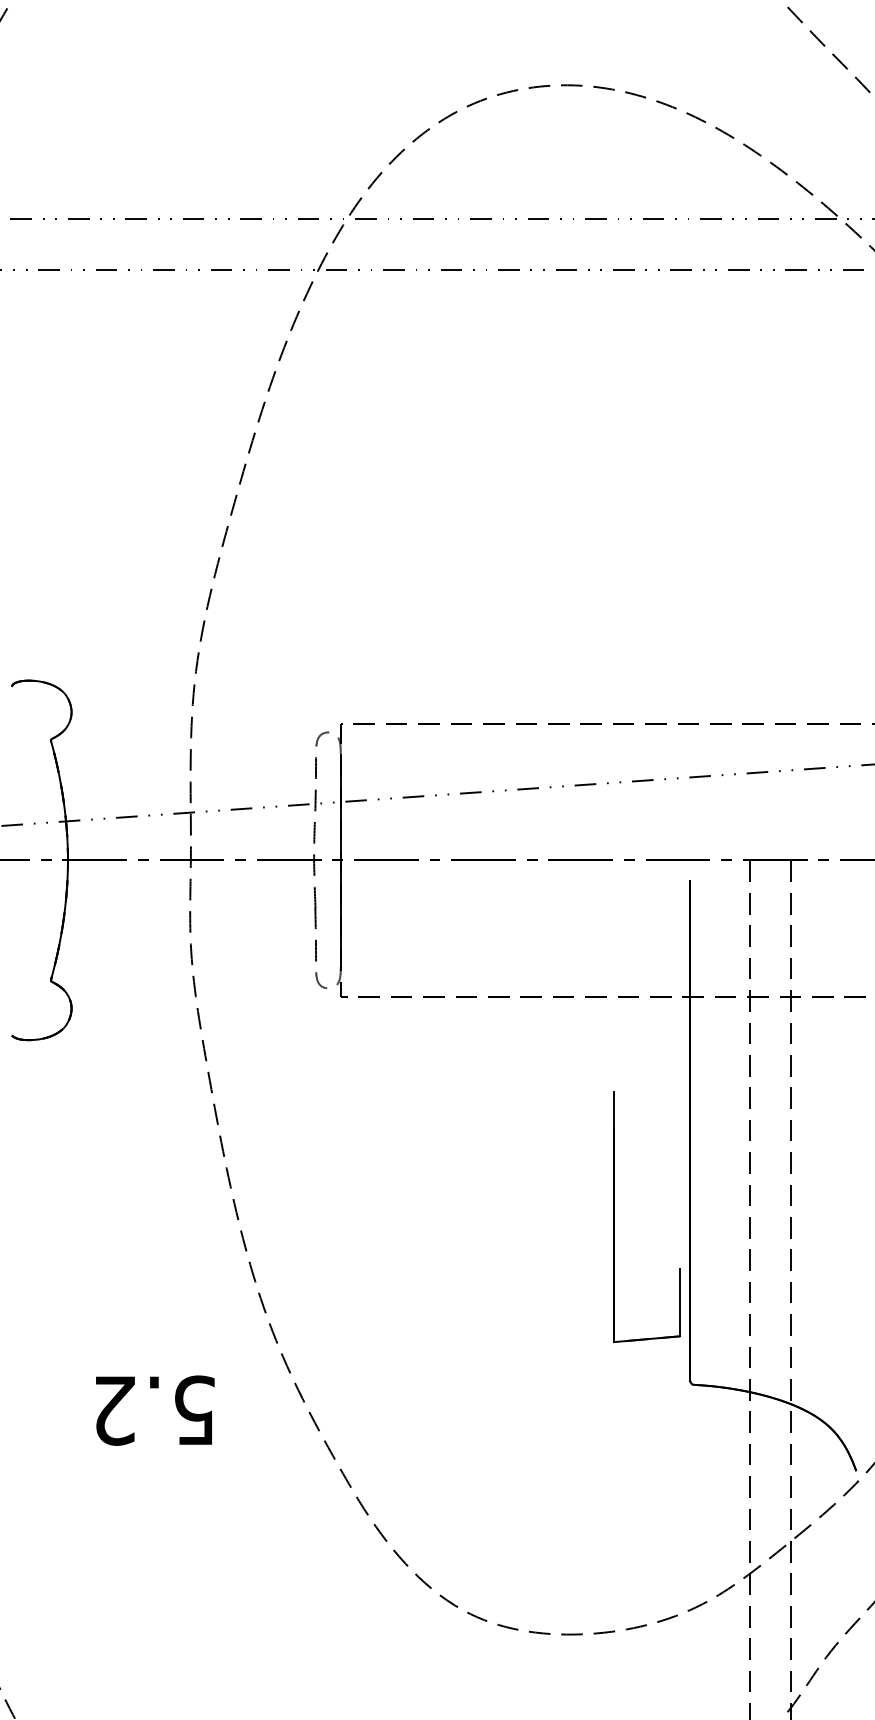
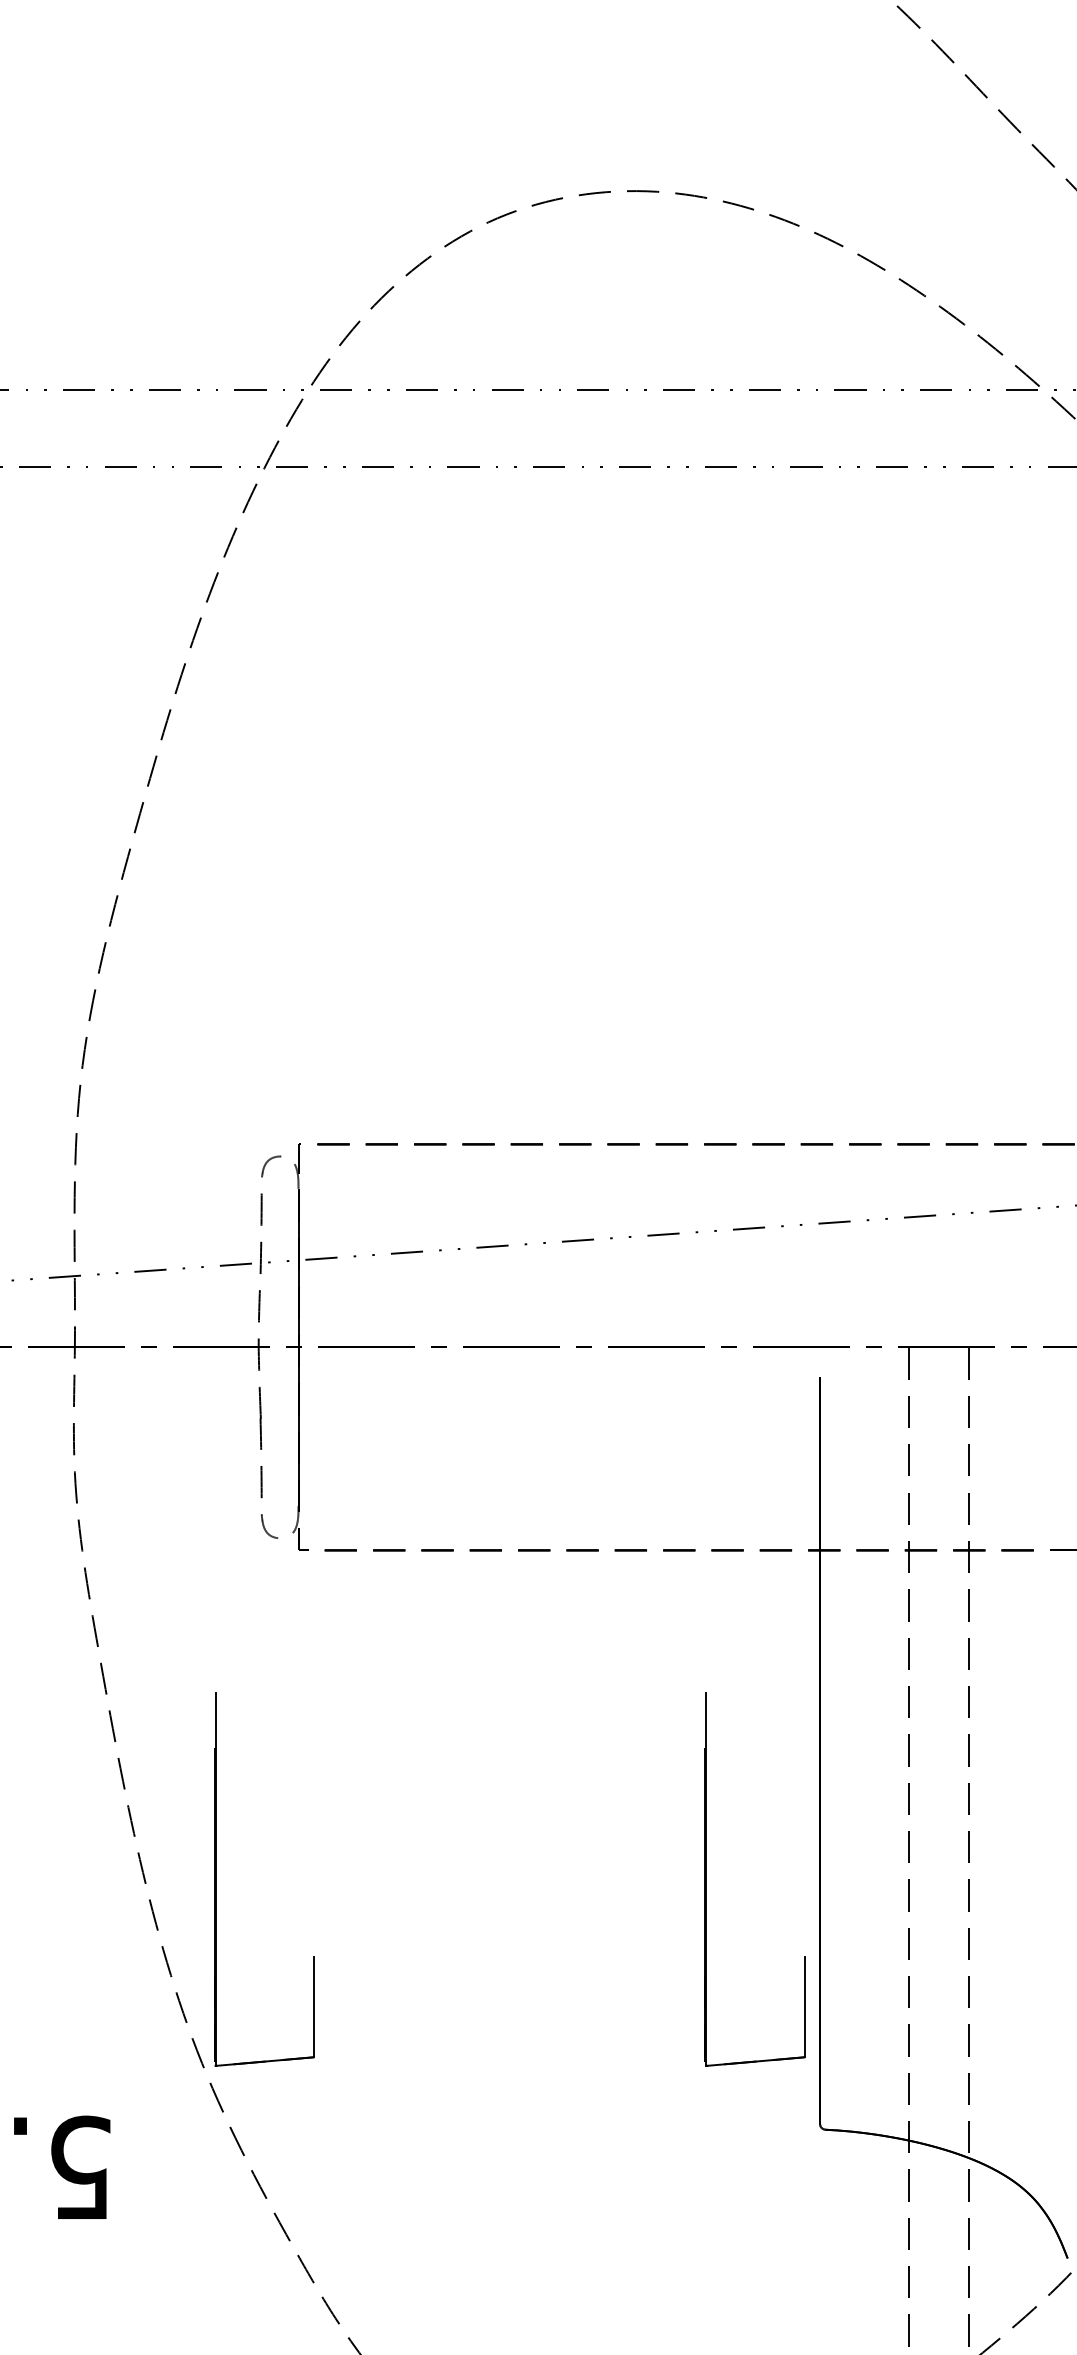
part: (285, 1216) -> (216, 1878), added

